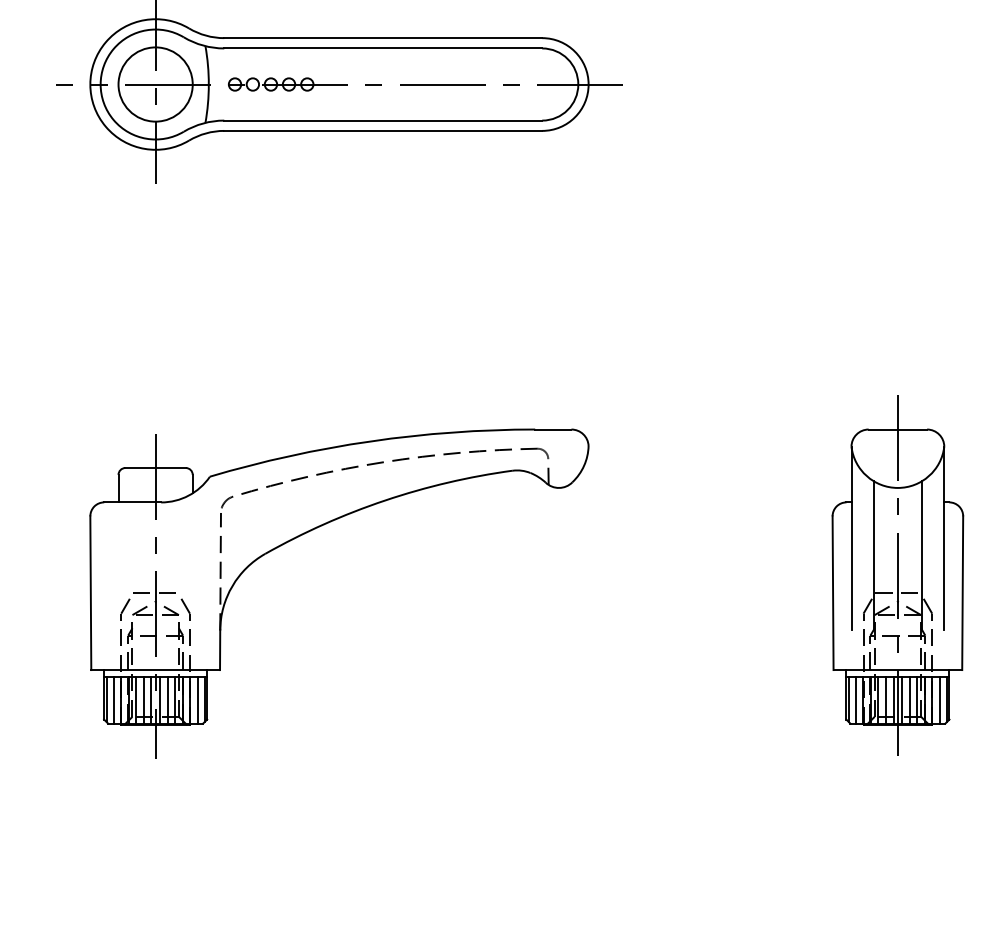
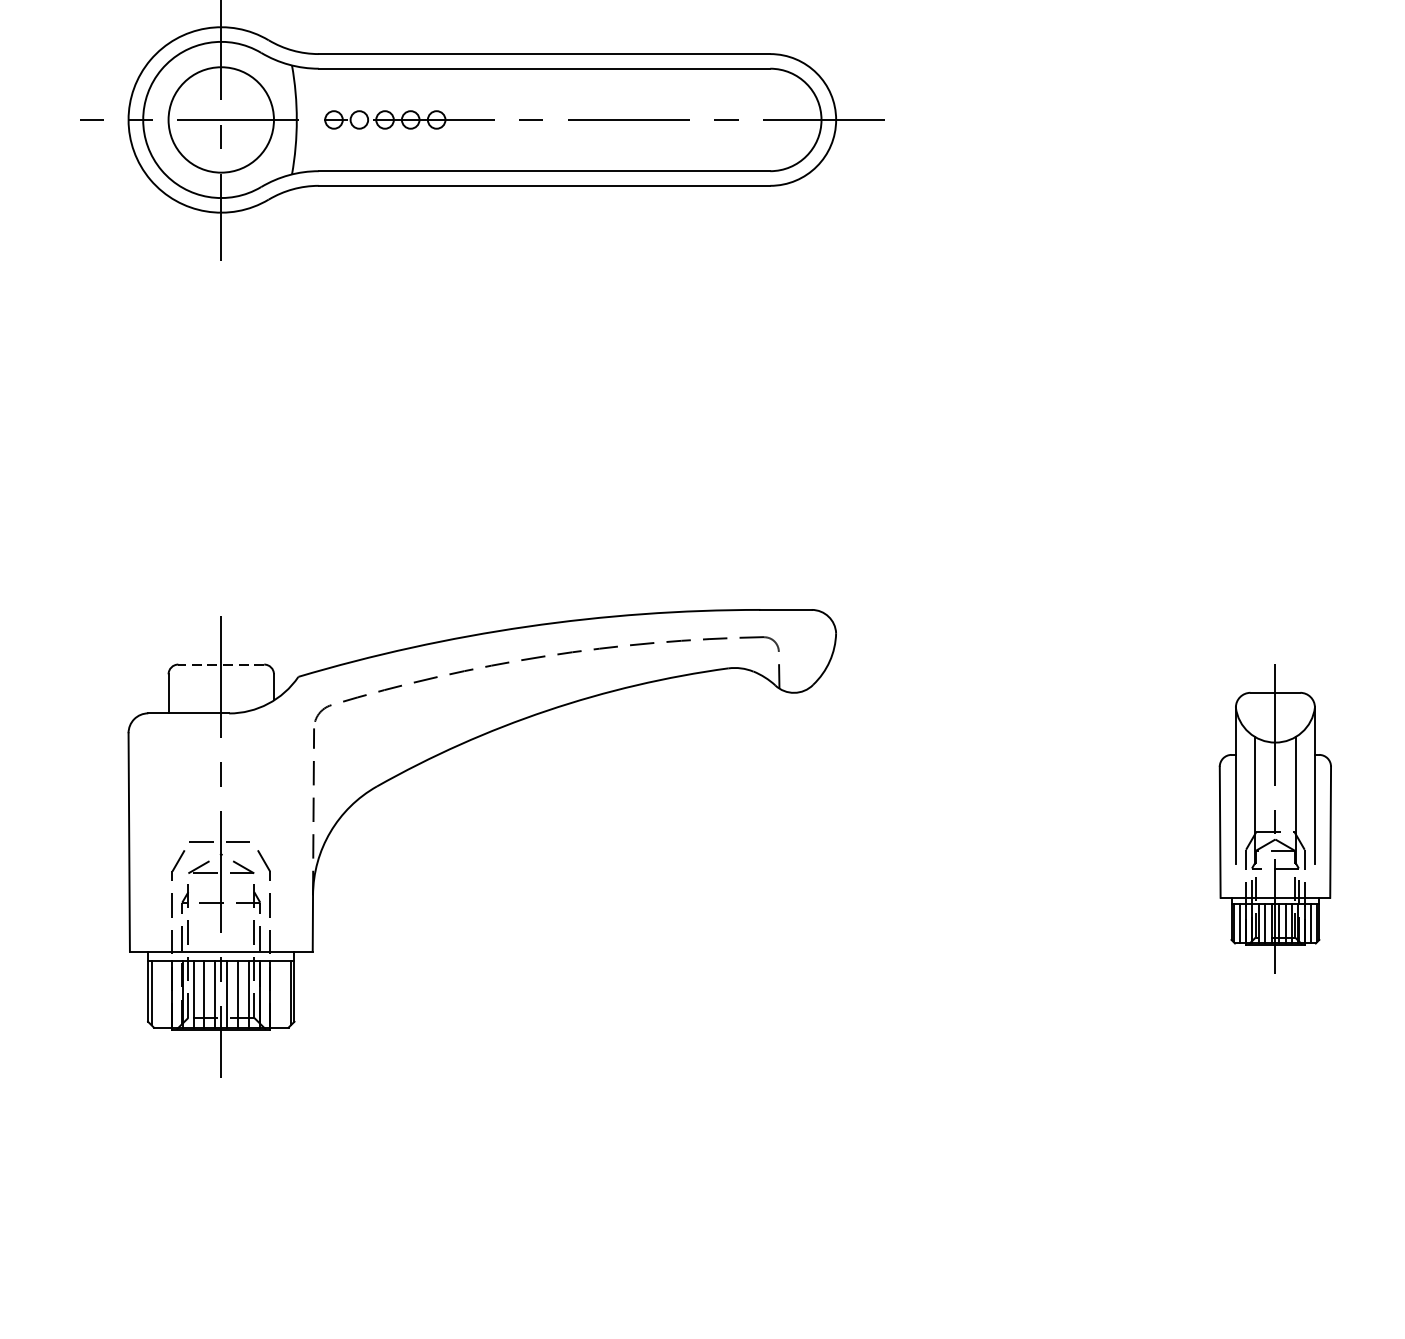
line: (155, 468) -> (221, 665), solid -> dashed
part: (897, 575) -> (1274, 817), size x0.6
line: (113, 699) -> (161, 993), removed
line: (197, 699) -> (280, 993), removed

